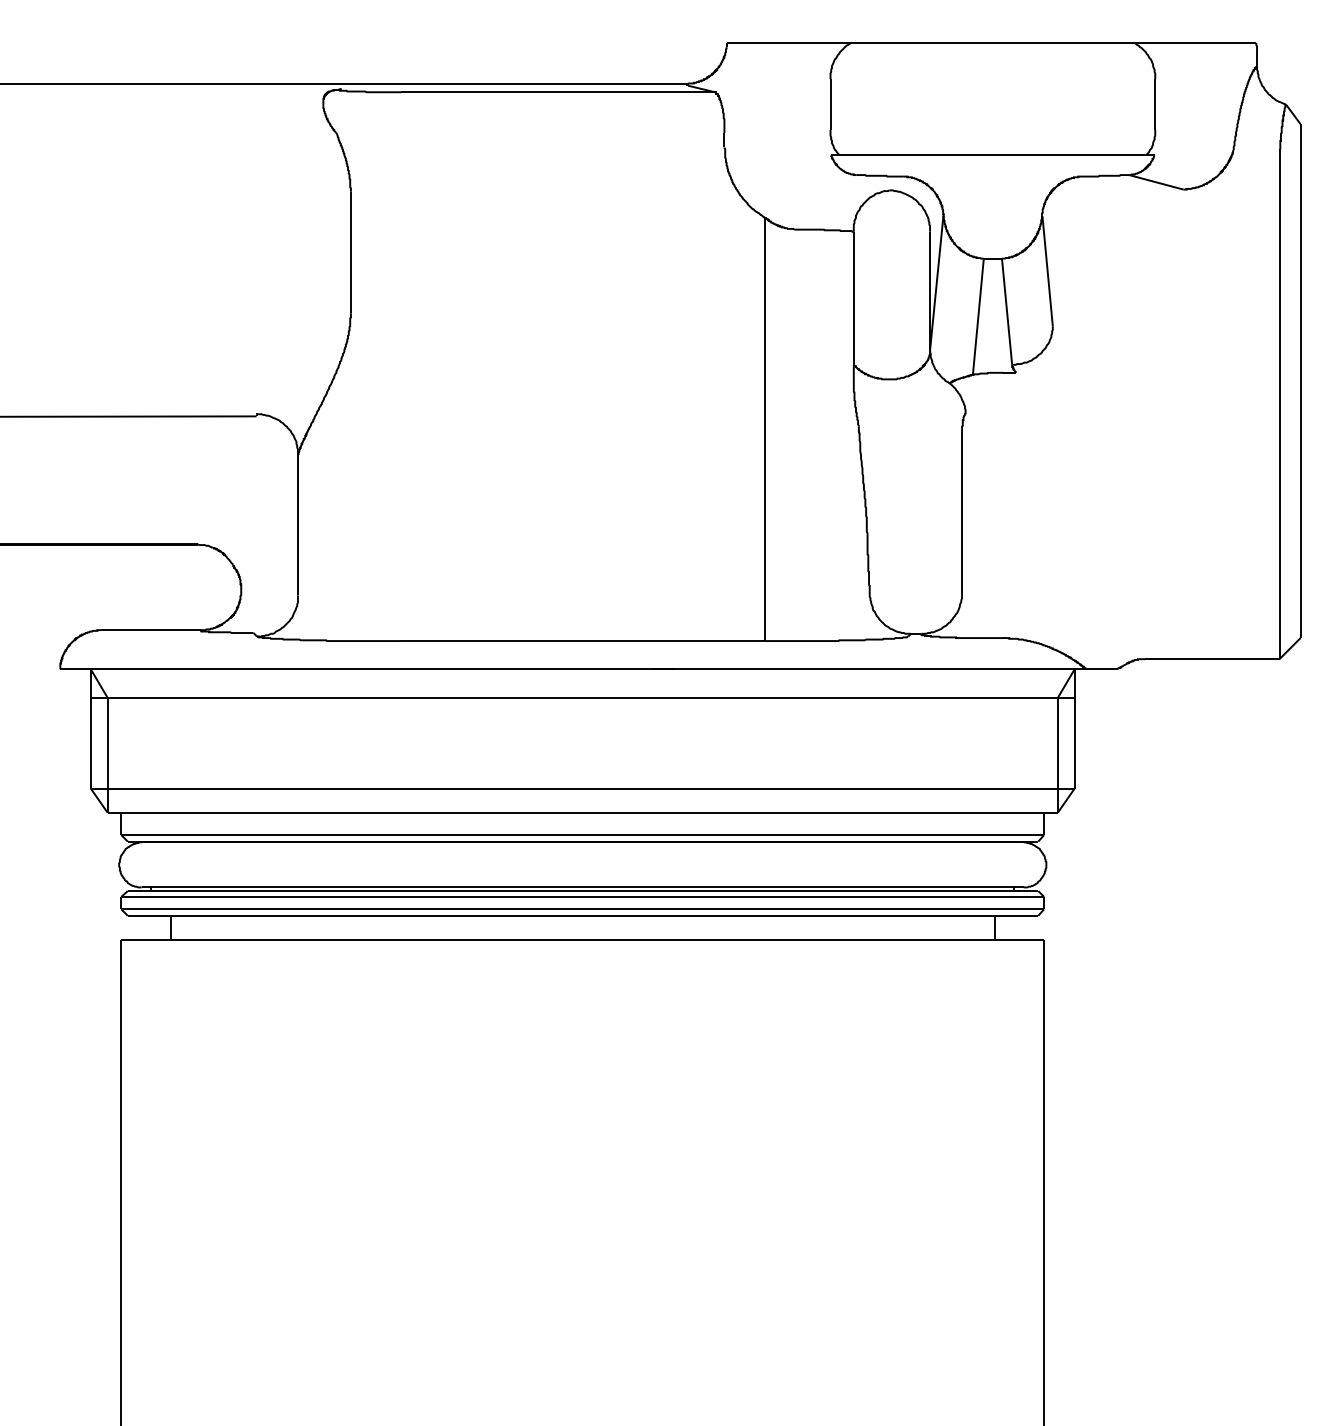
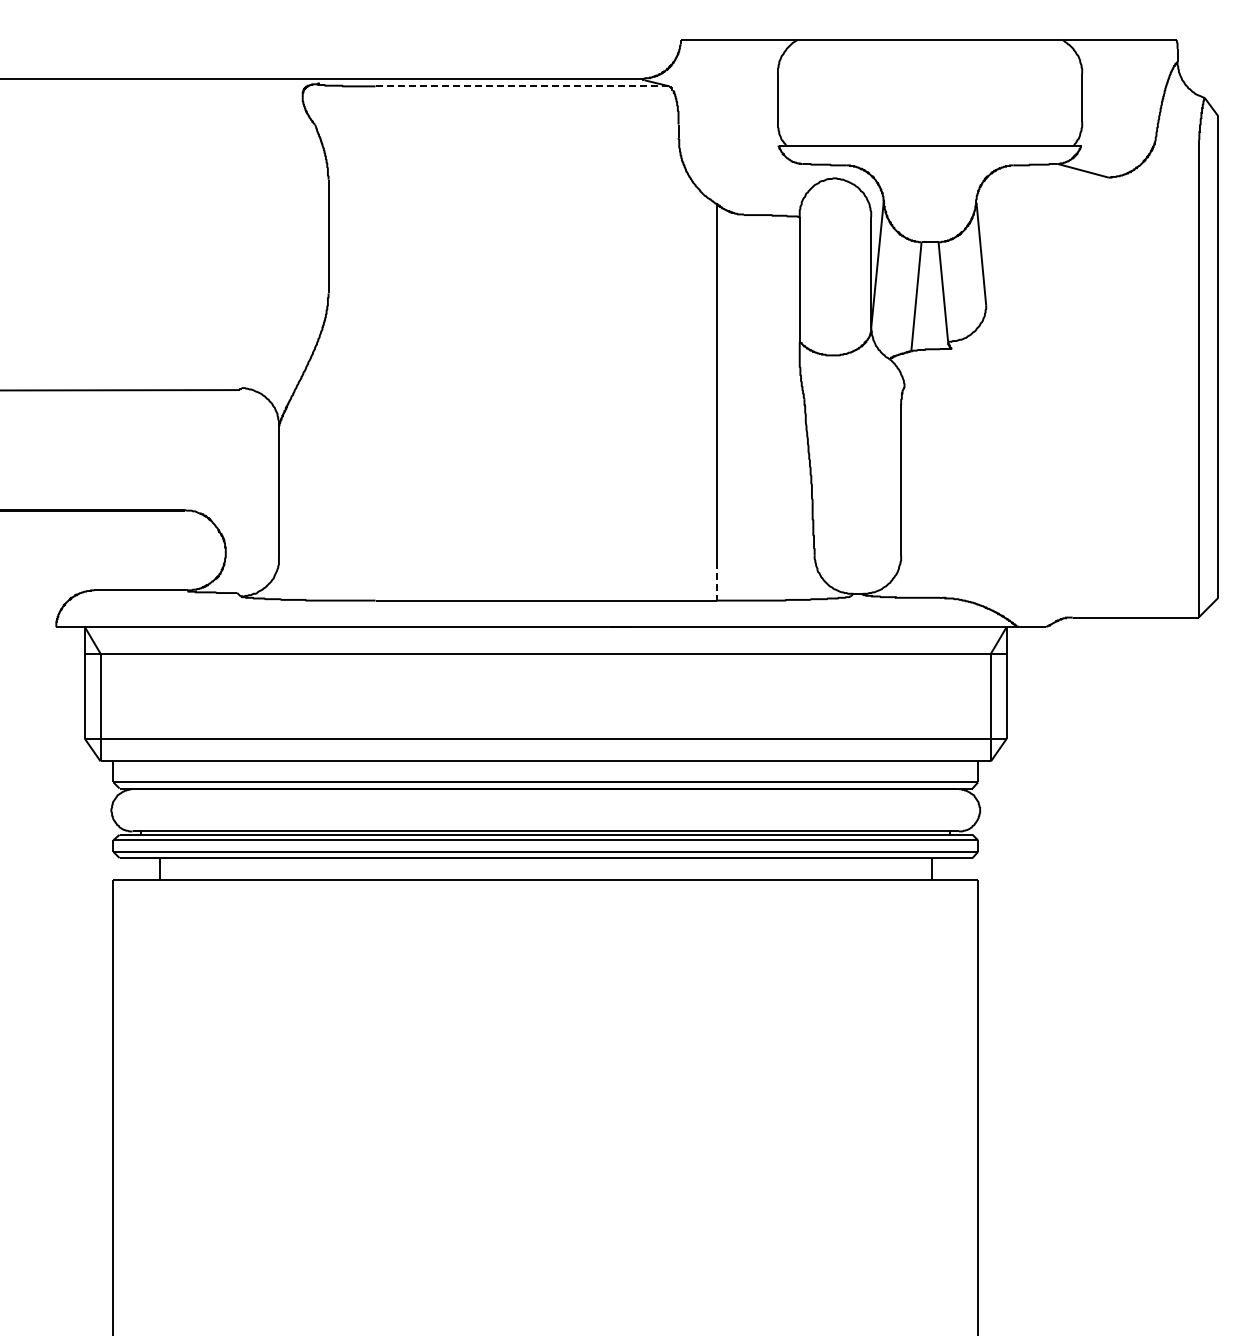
line: (558, 92) -> (523, 86), solid -> dashed
line: (764, 620) -> (716, 581), solid -> dashed

